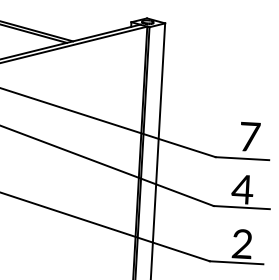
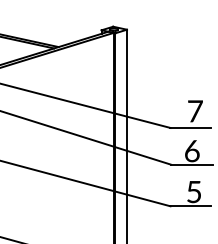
text: (241, 190) -> (191, 151), 4 -> 6
text: (241, 243) -> (193, 191), 2 -> 5

